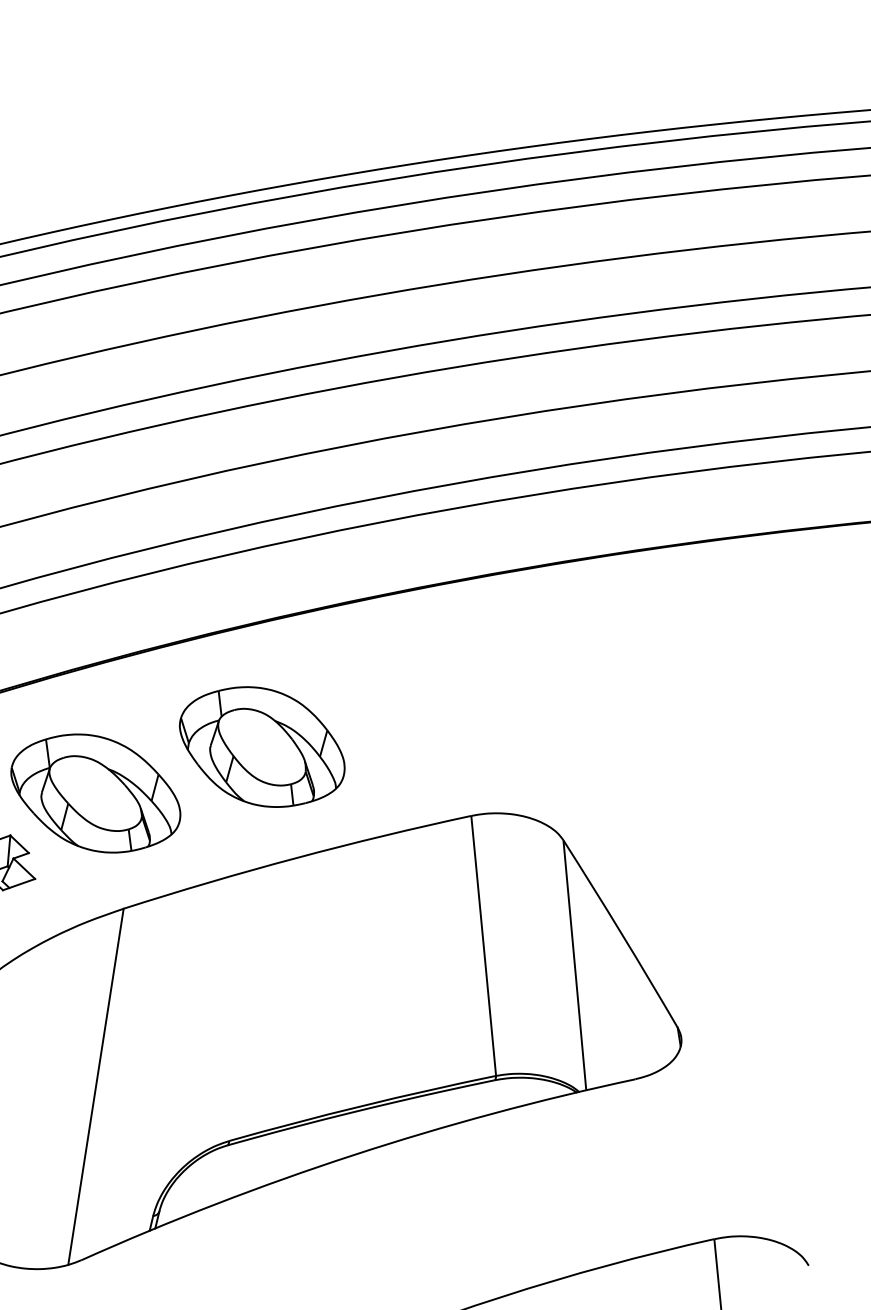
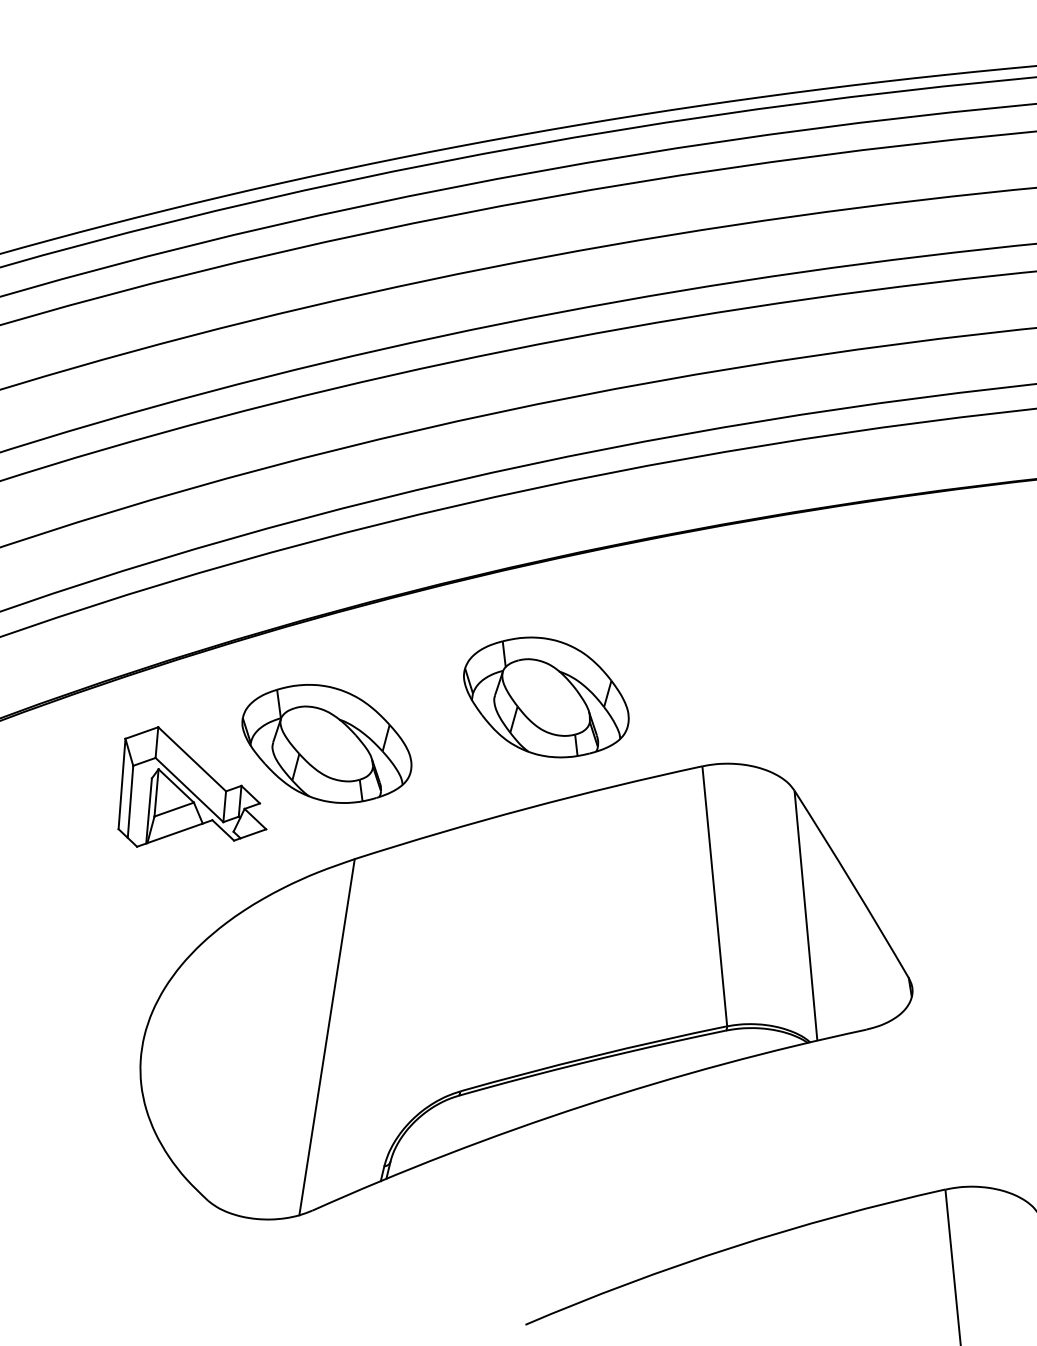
part: (262, 747) -> (546, 697), moved

